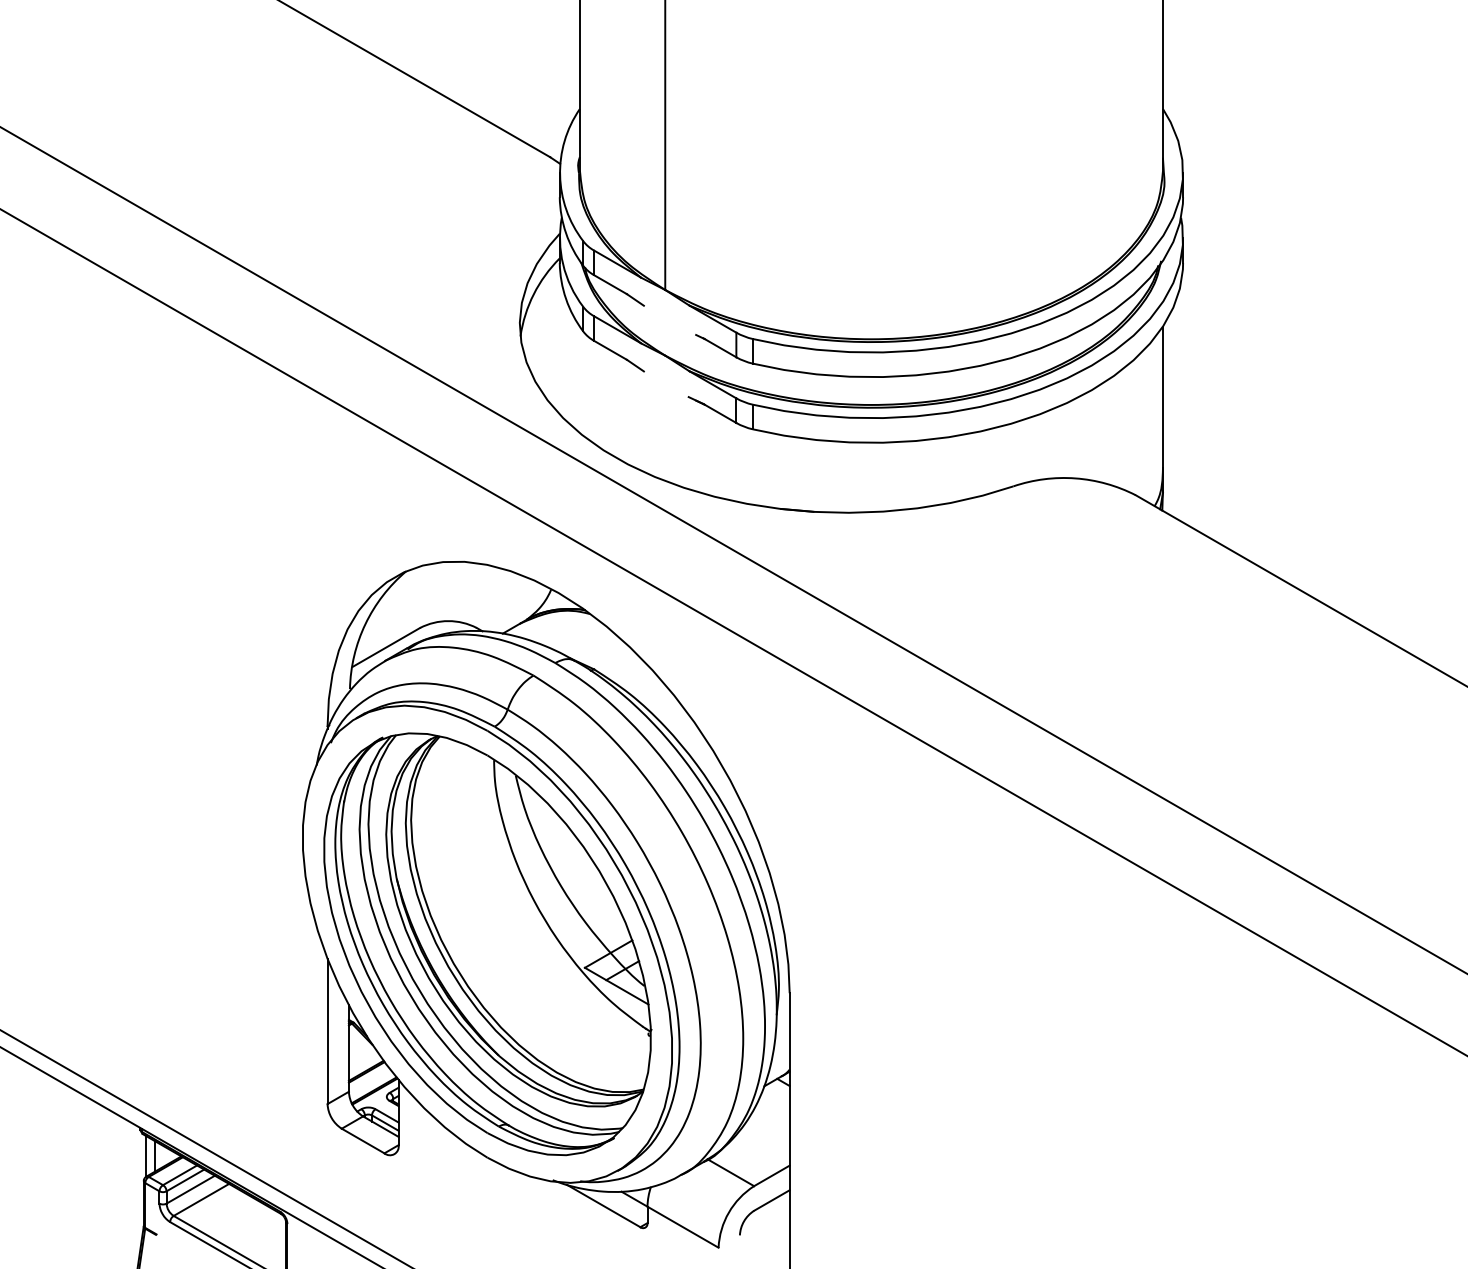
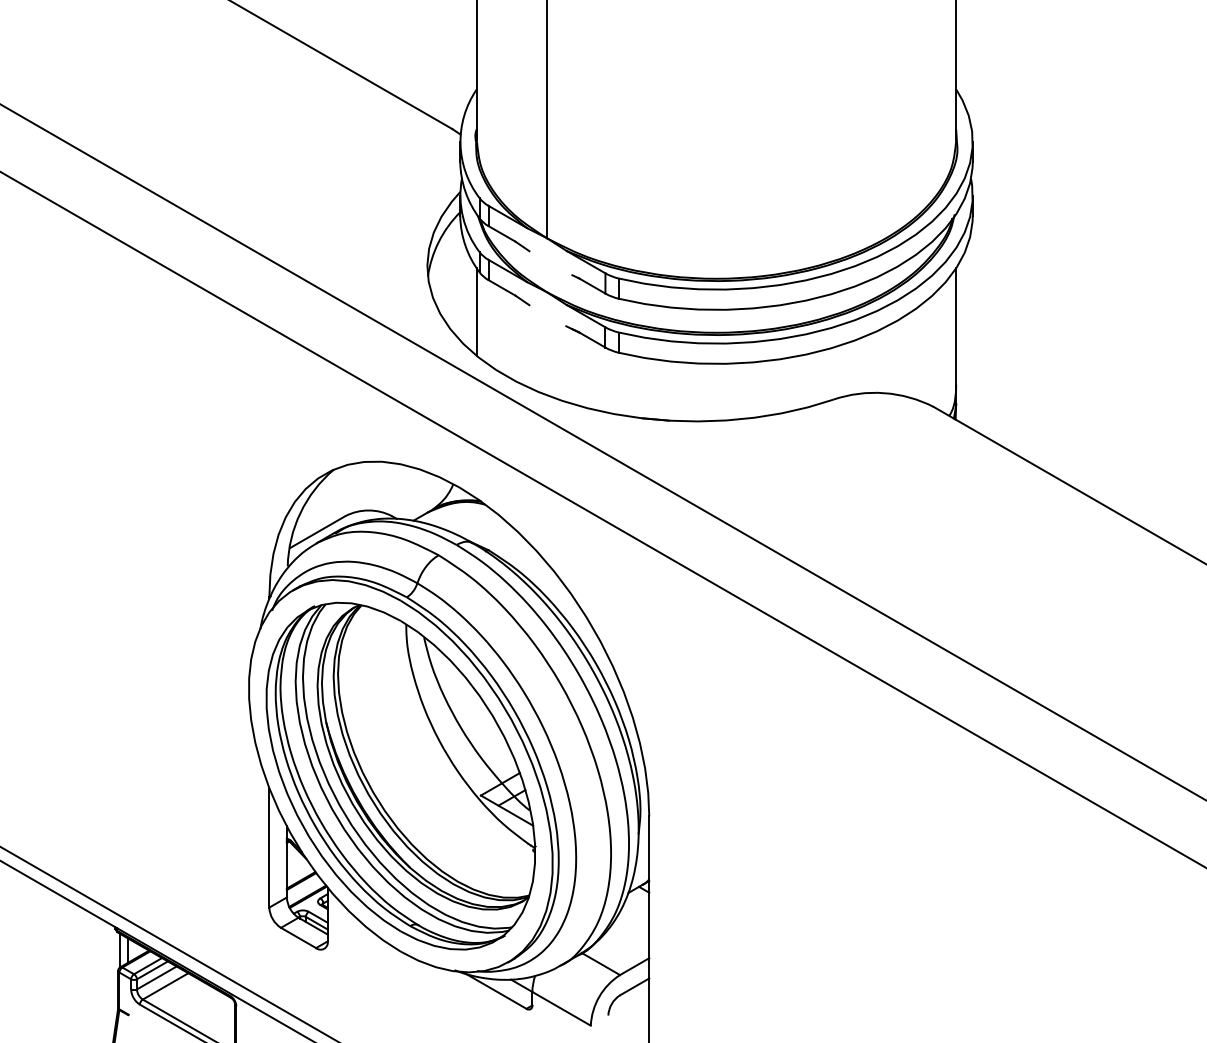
line: (579, 379) -> (476, 311), added

